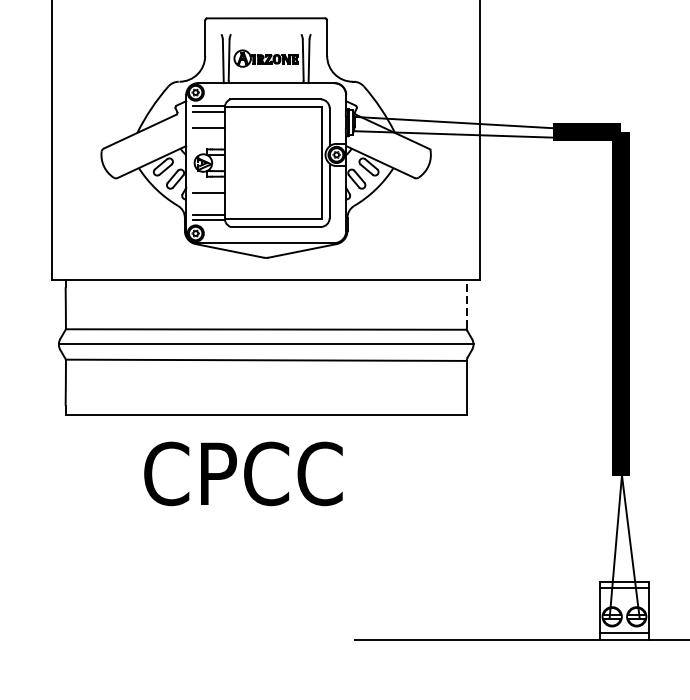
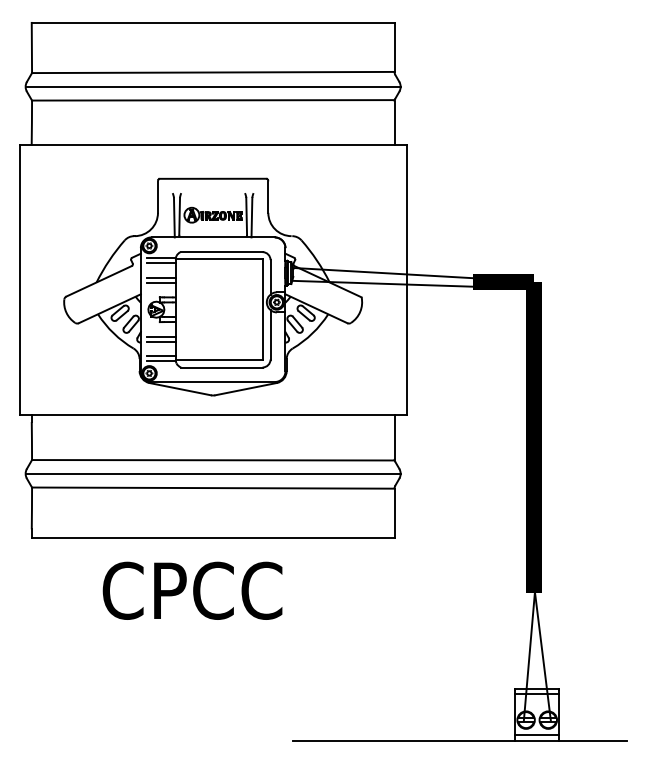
line: (207, 132) -> (160, 282), added
line: (207, 198) -> (160, 341), added
line: (466, 304) -> (394, 437), dashed -> solid

